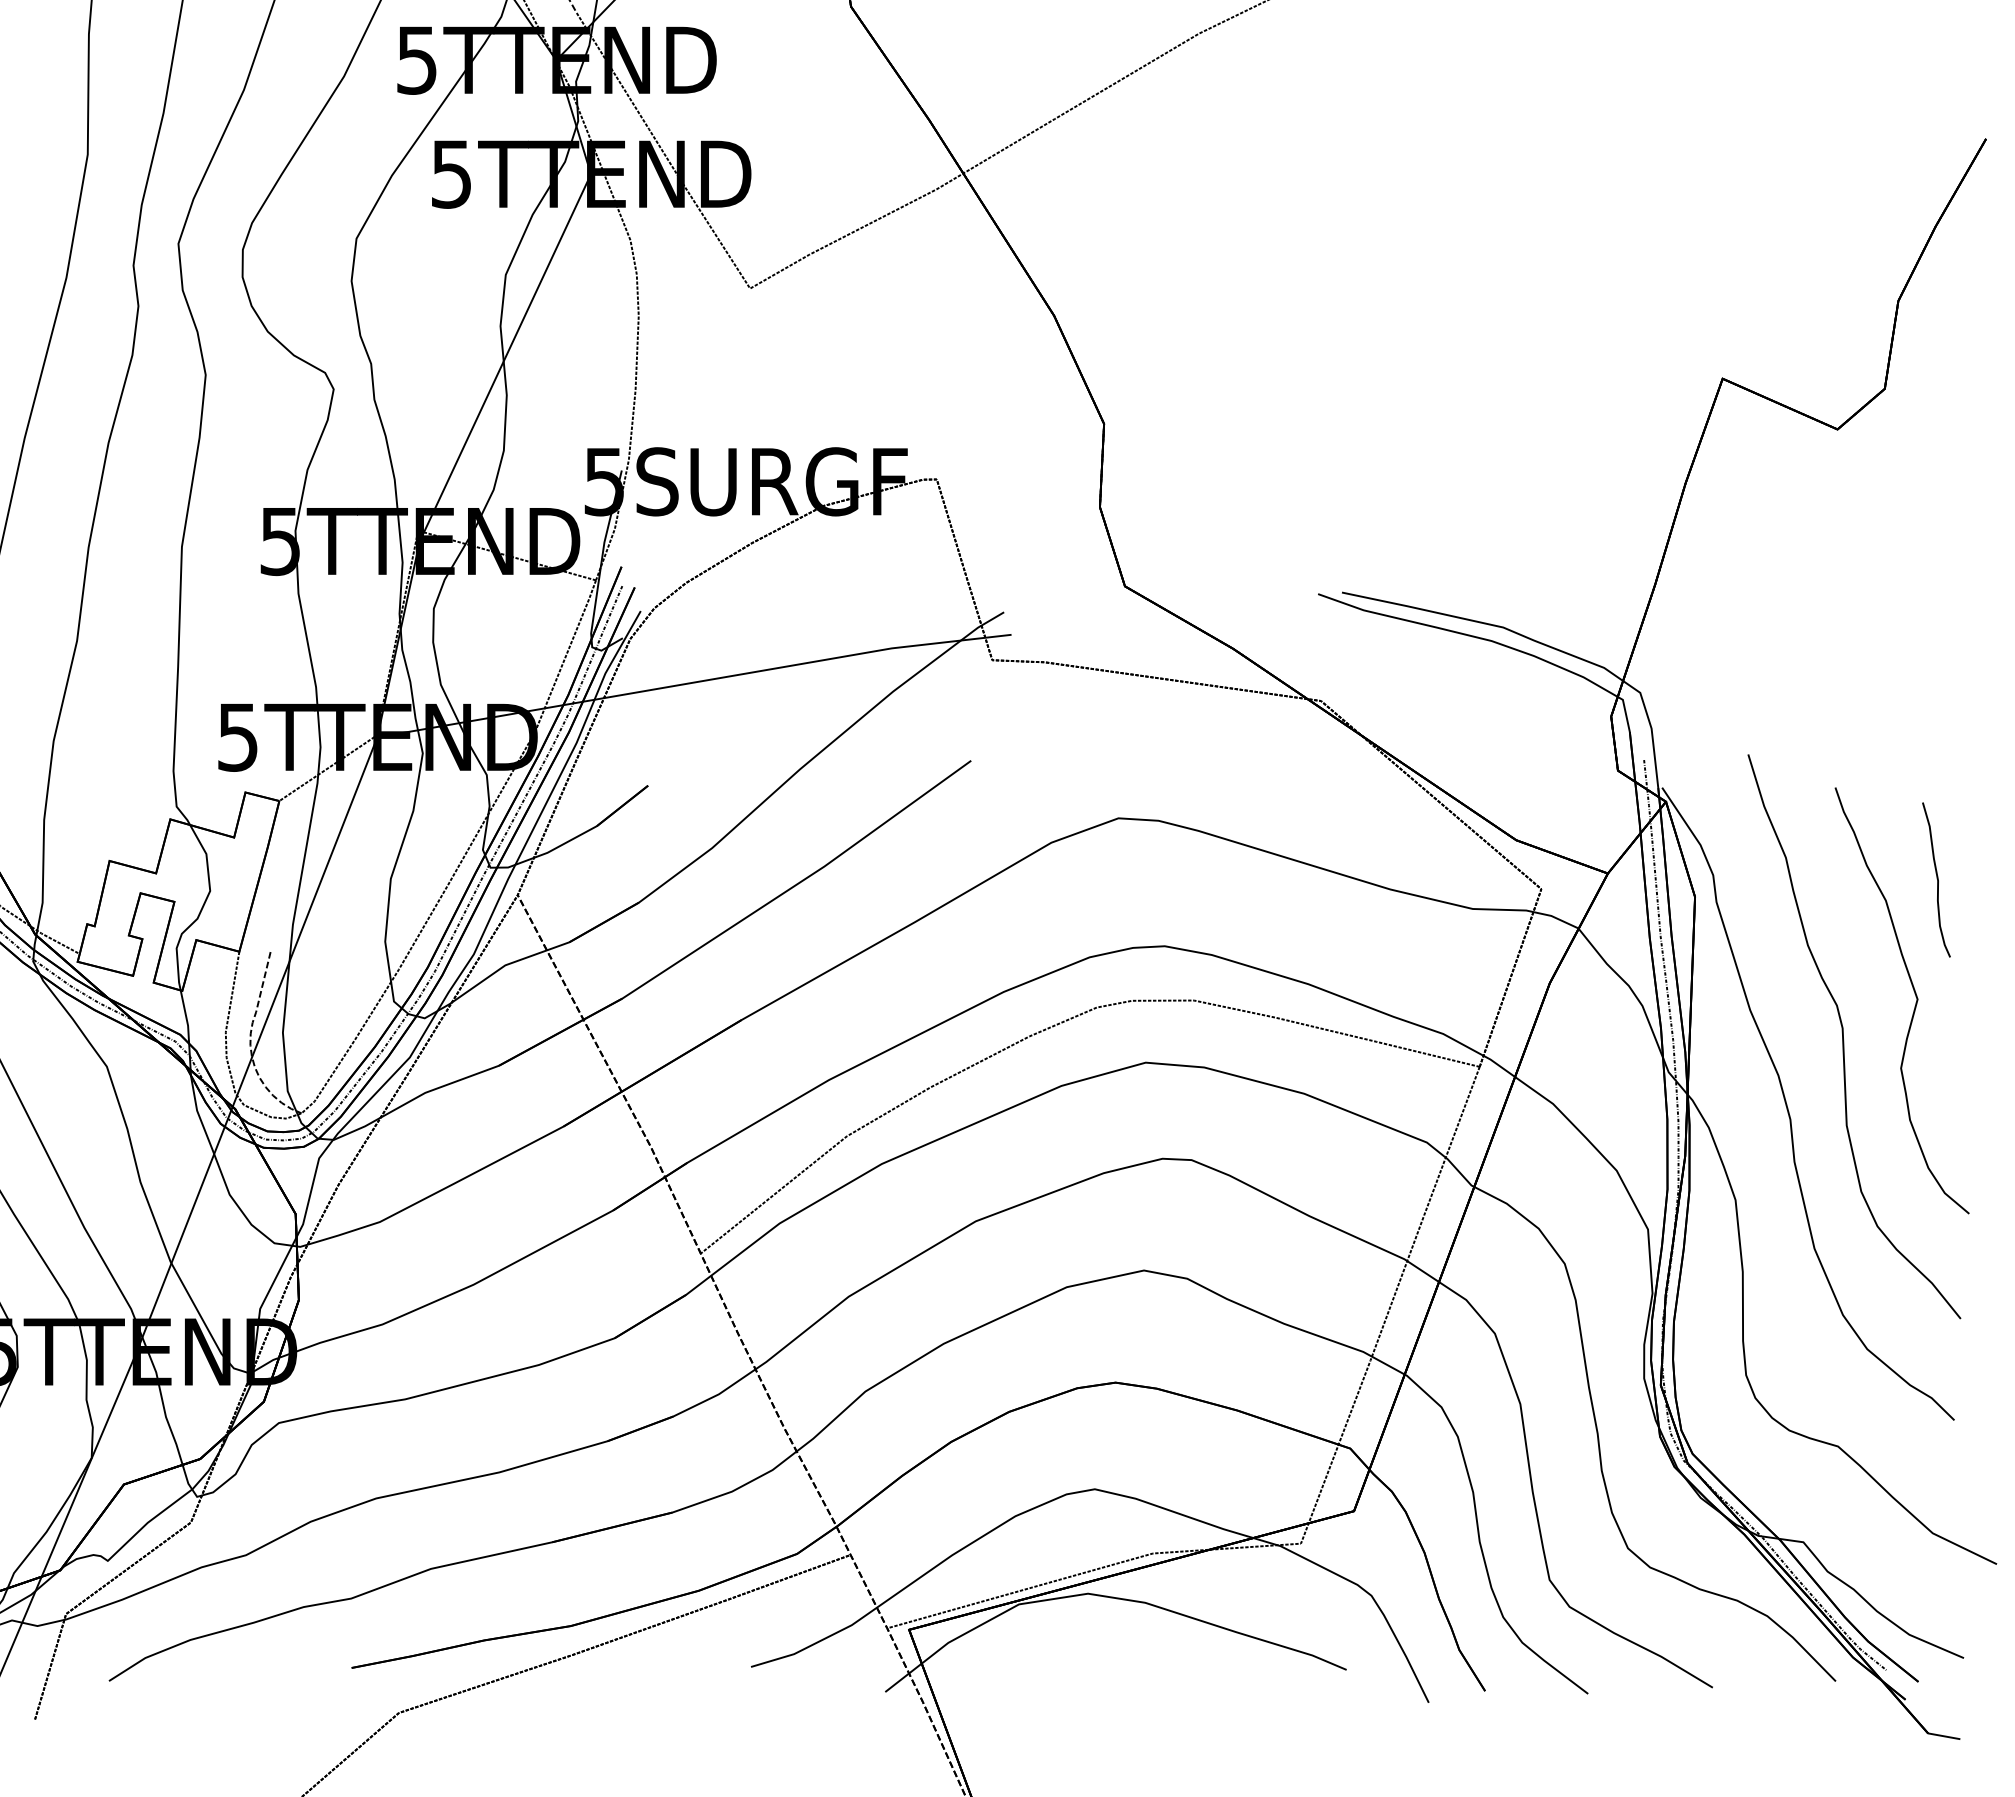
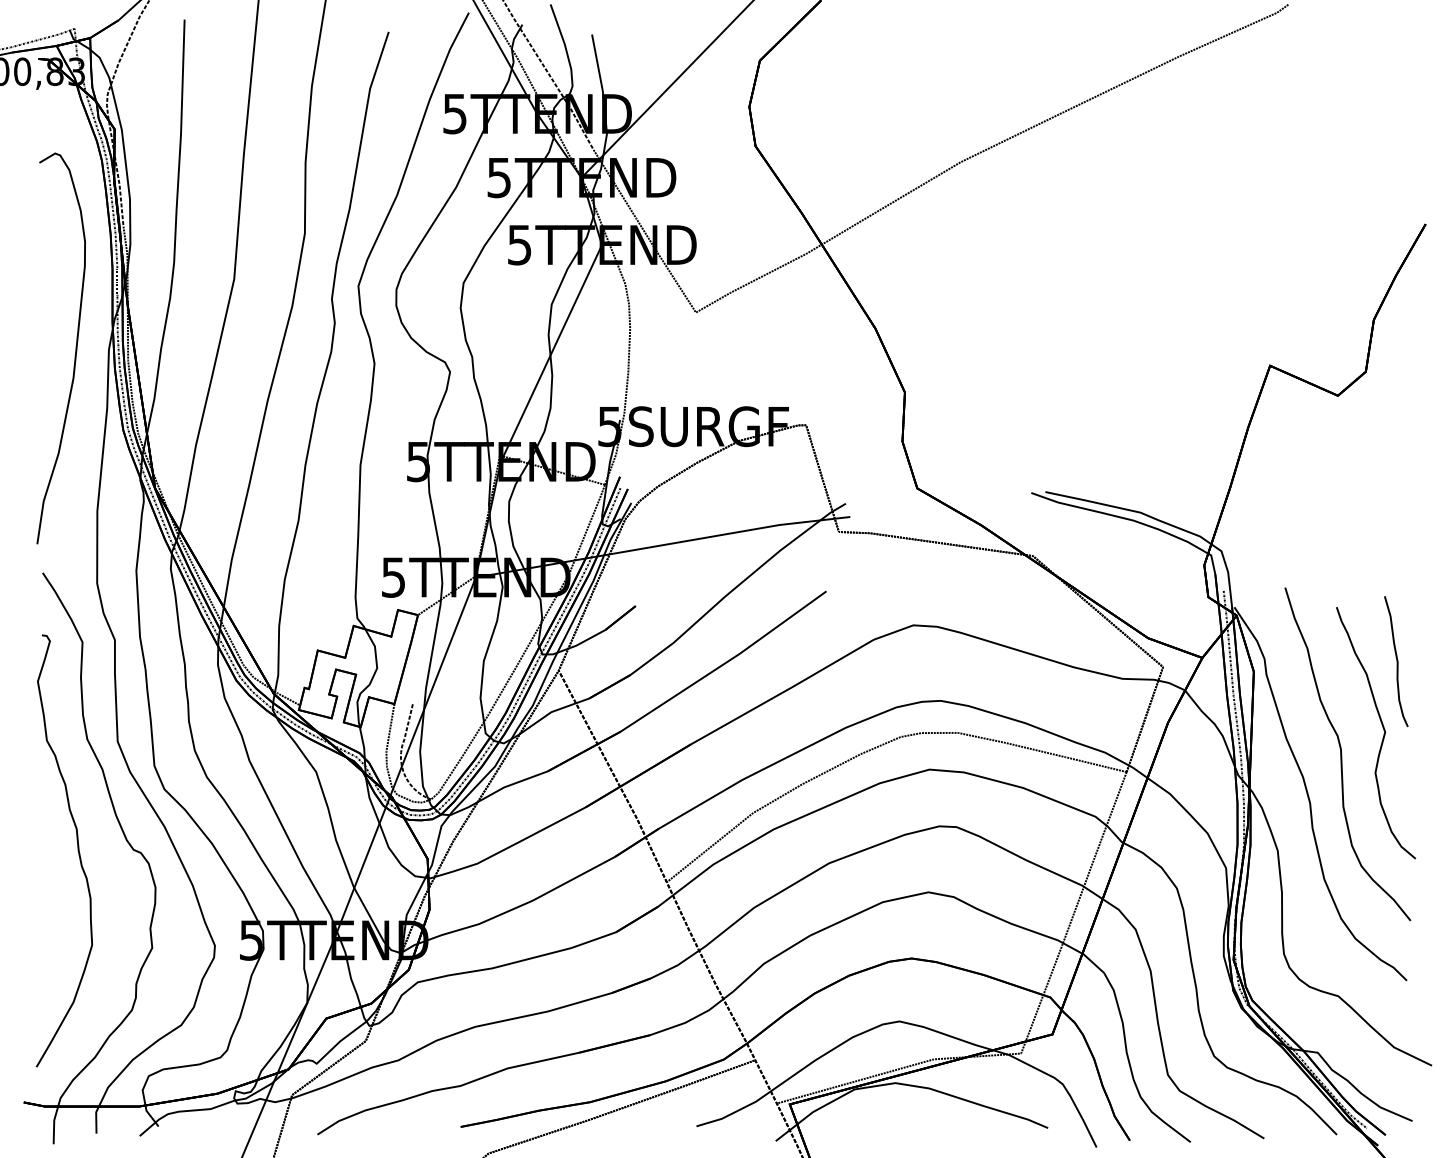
part: (1936, 879) -> (1396, 661), size x1.43

